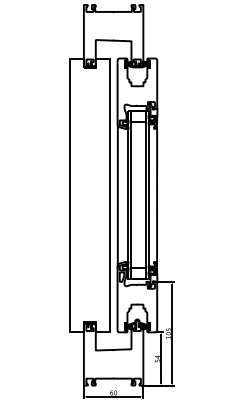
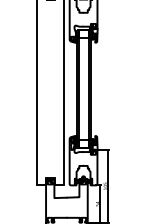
line: (117, 196) -> (69, 90), removed
line: (157, 196) -> (97, 90), removed

